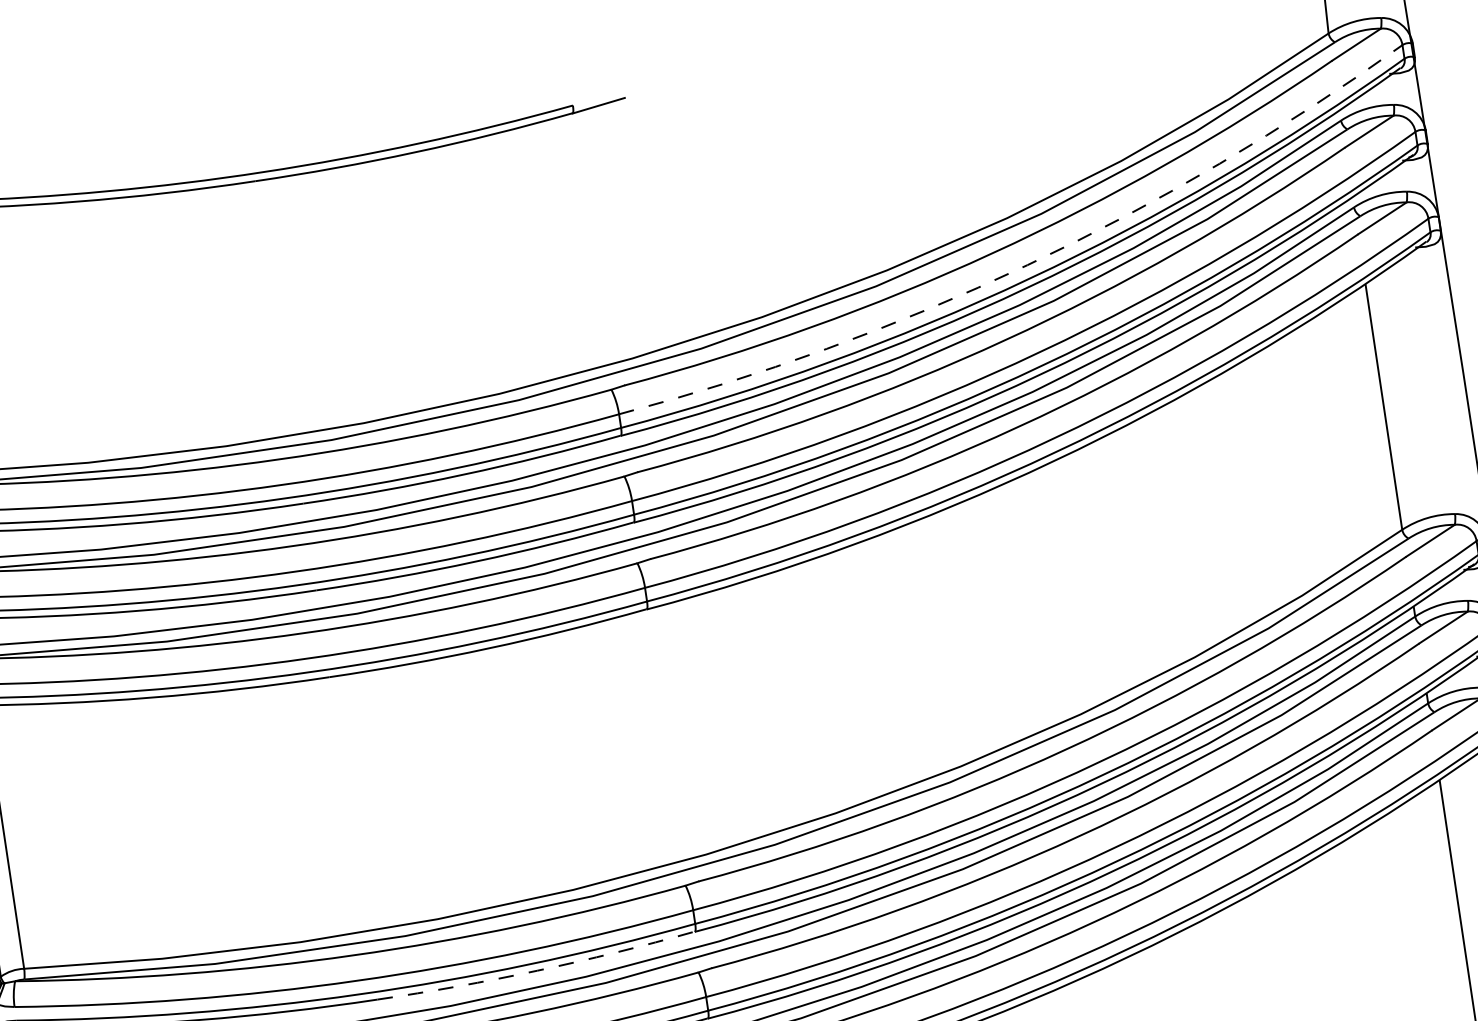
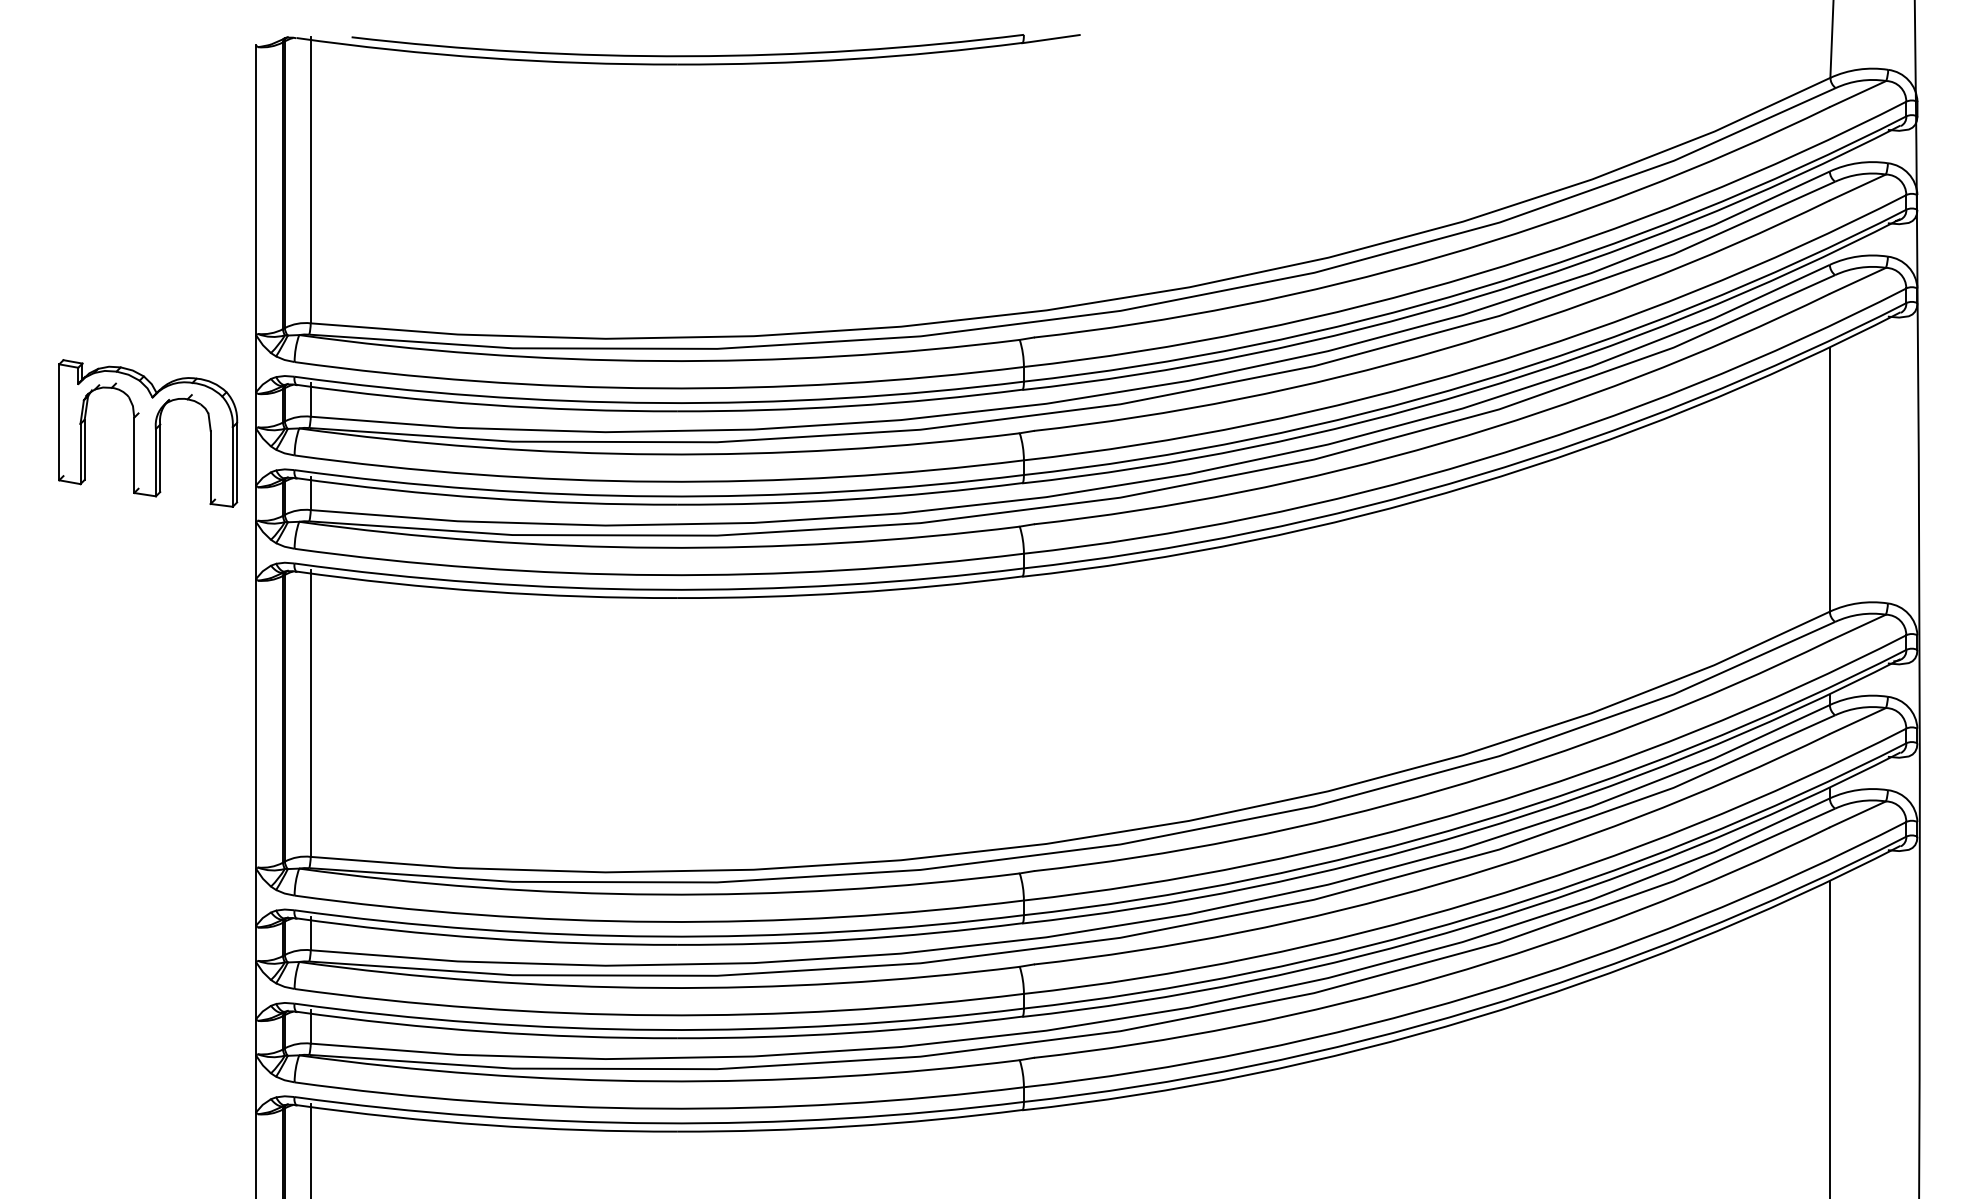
arc: (1027, 265) -> (1477, 274), dashed -> solid
arc: (537, 970) -> (850, 939), dashed -> solid

